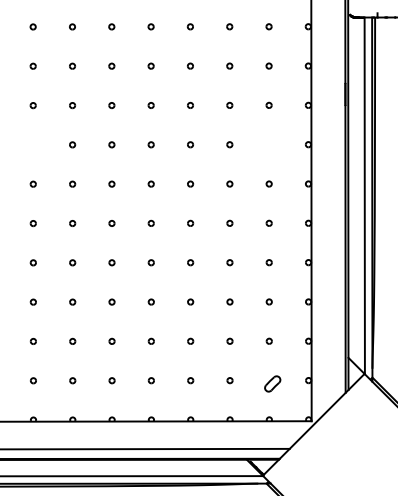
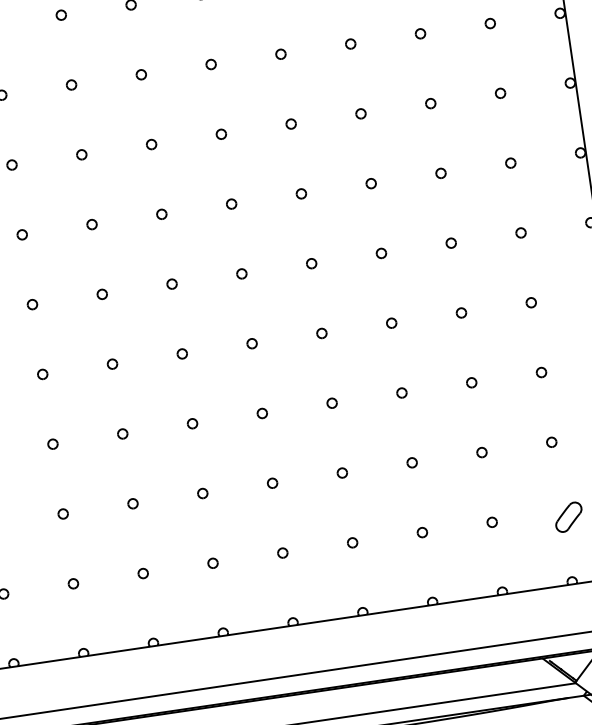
part: (32, 144) -> (80, 154), added
part: (268, 144) -> (499, 93), added

